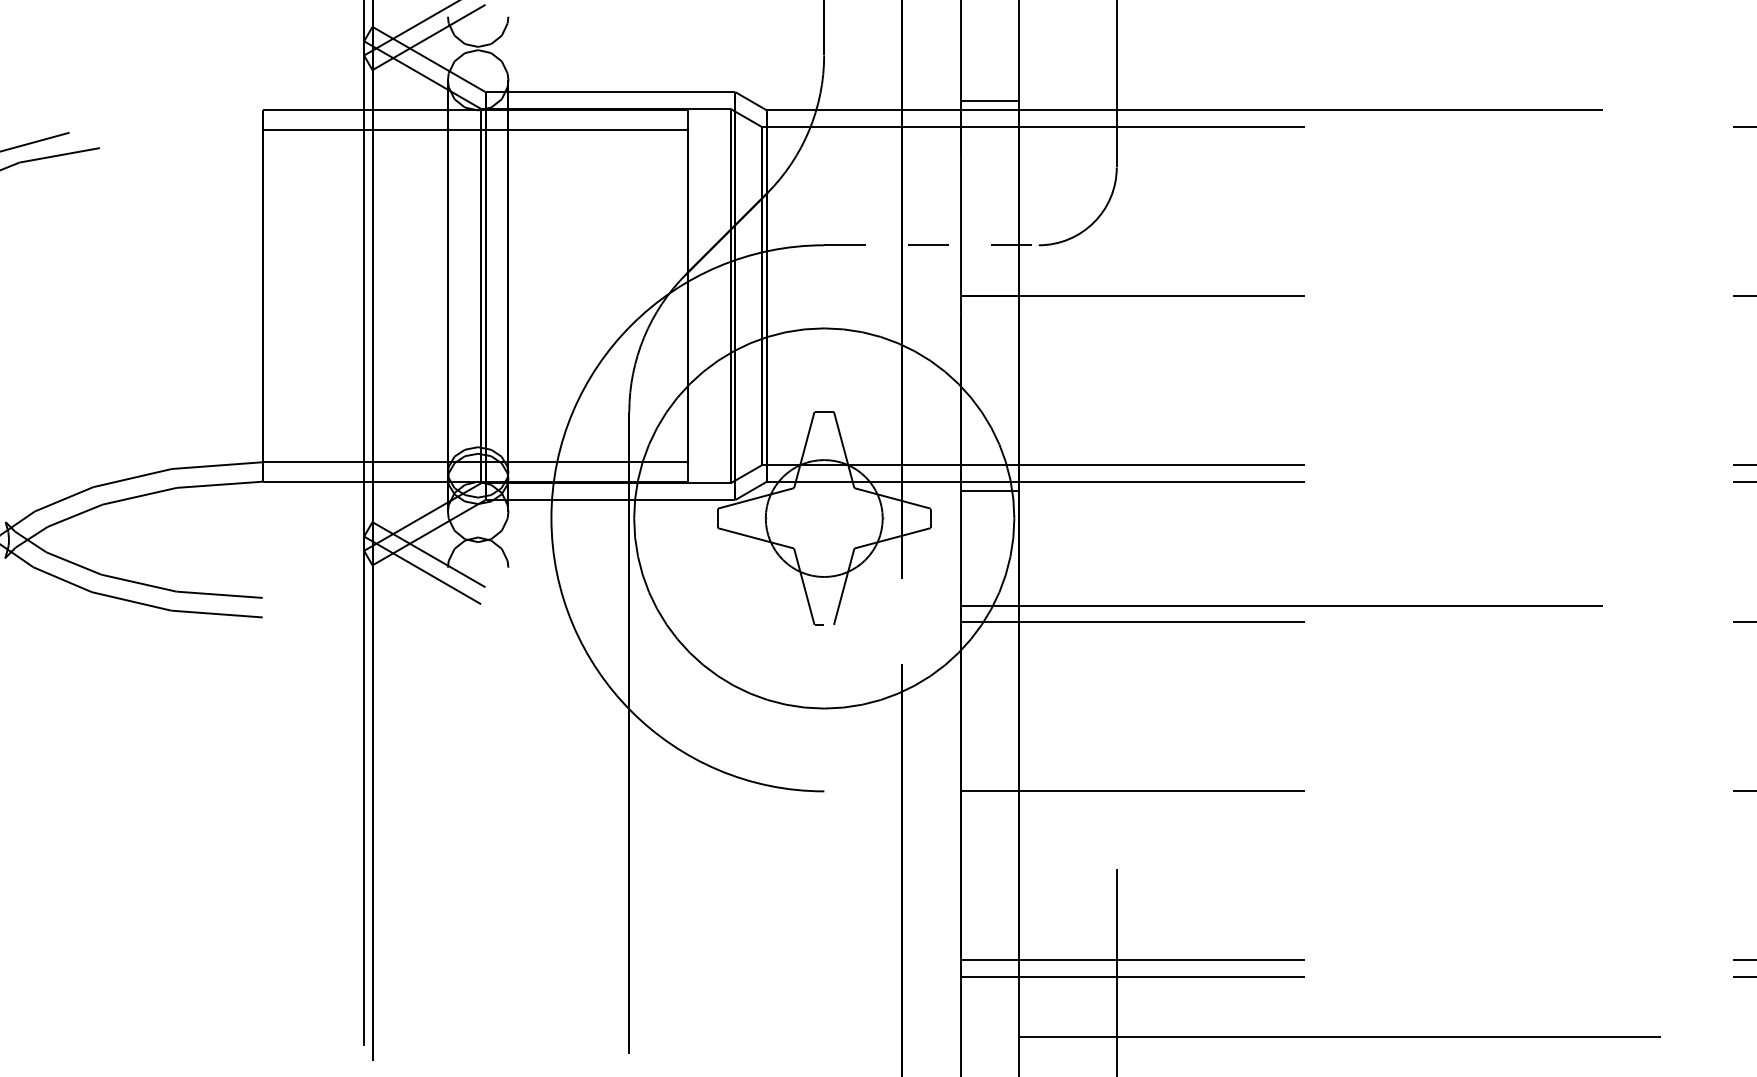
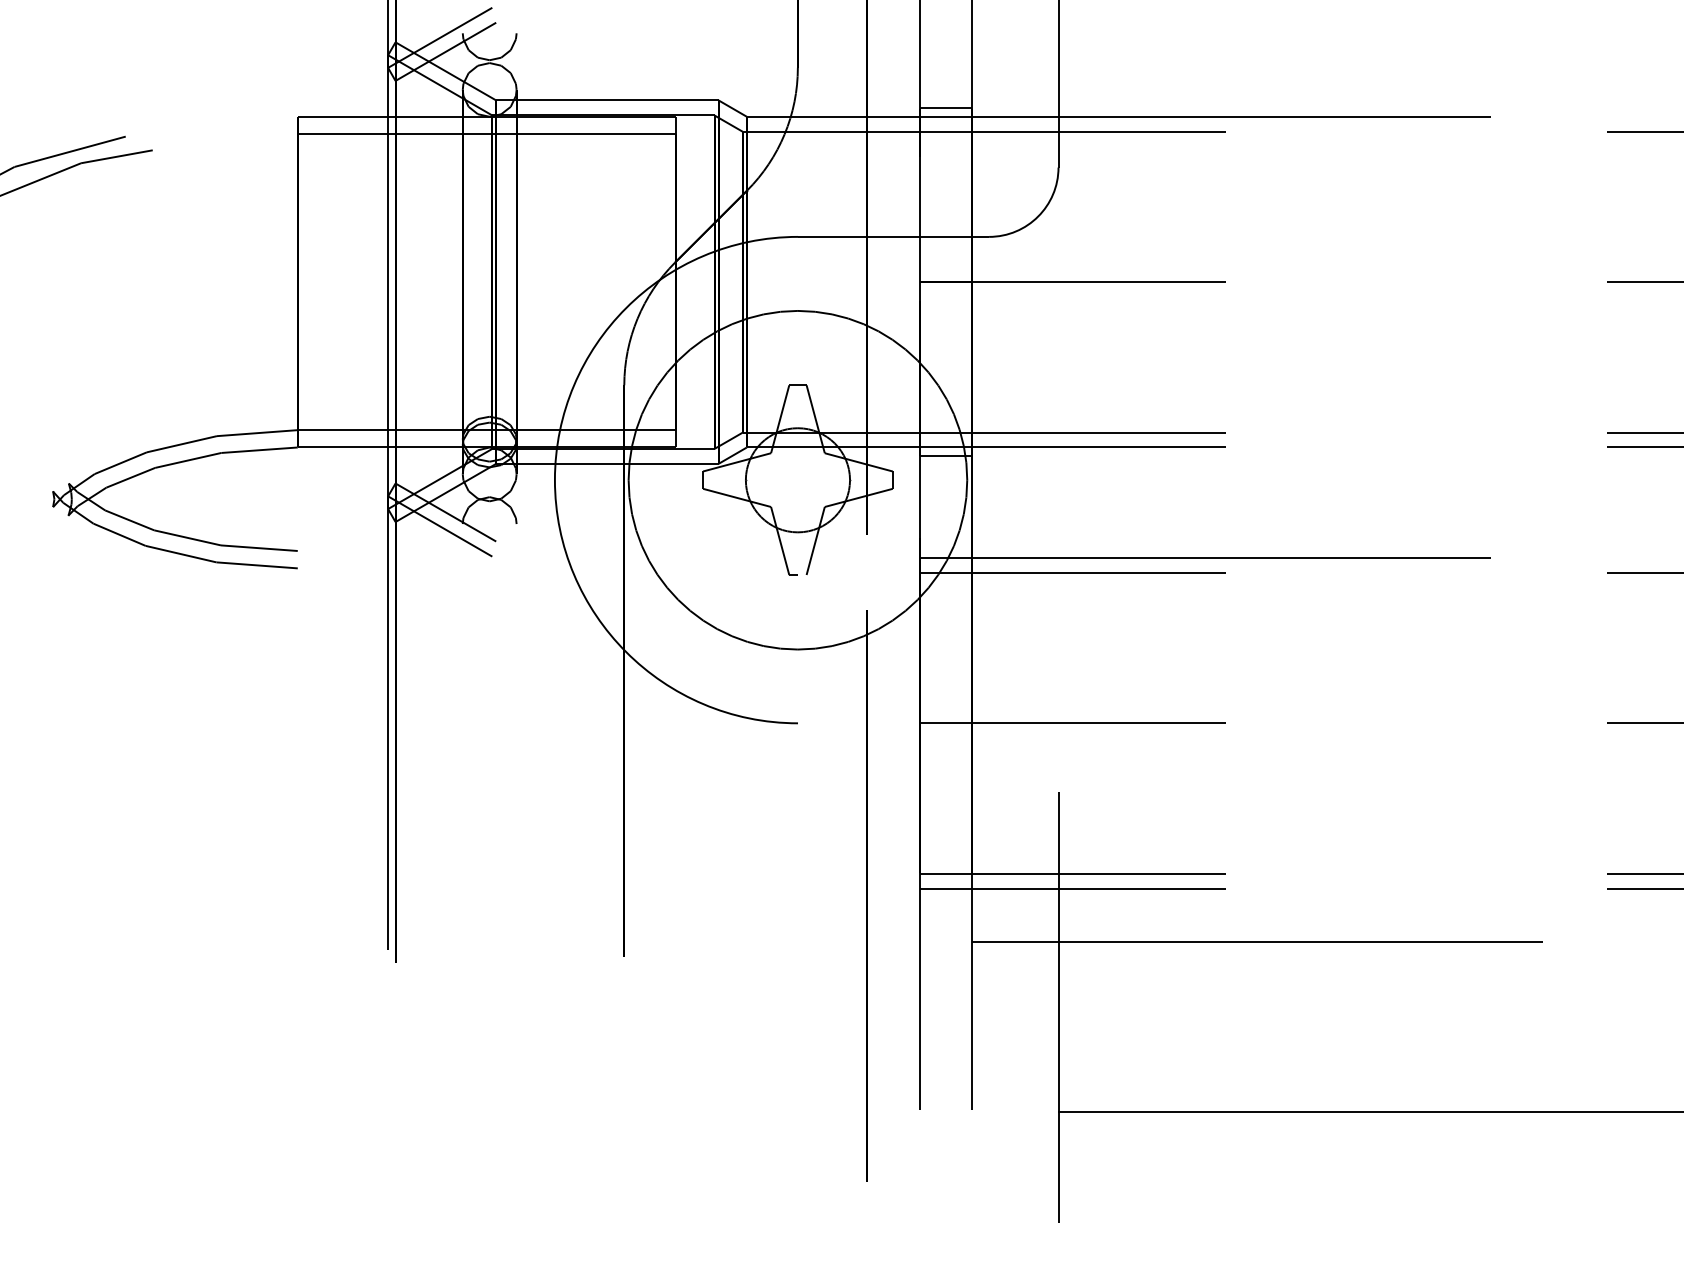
line: (931, 244) -> (893, 236), dashed -> solid

